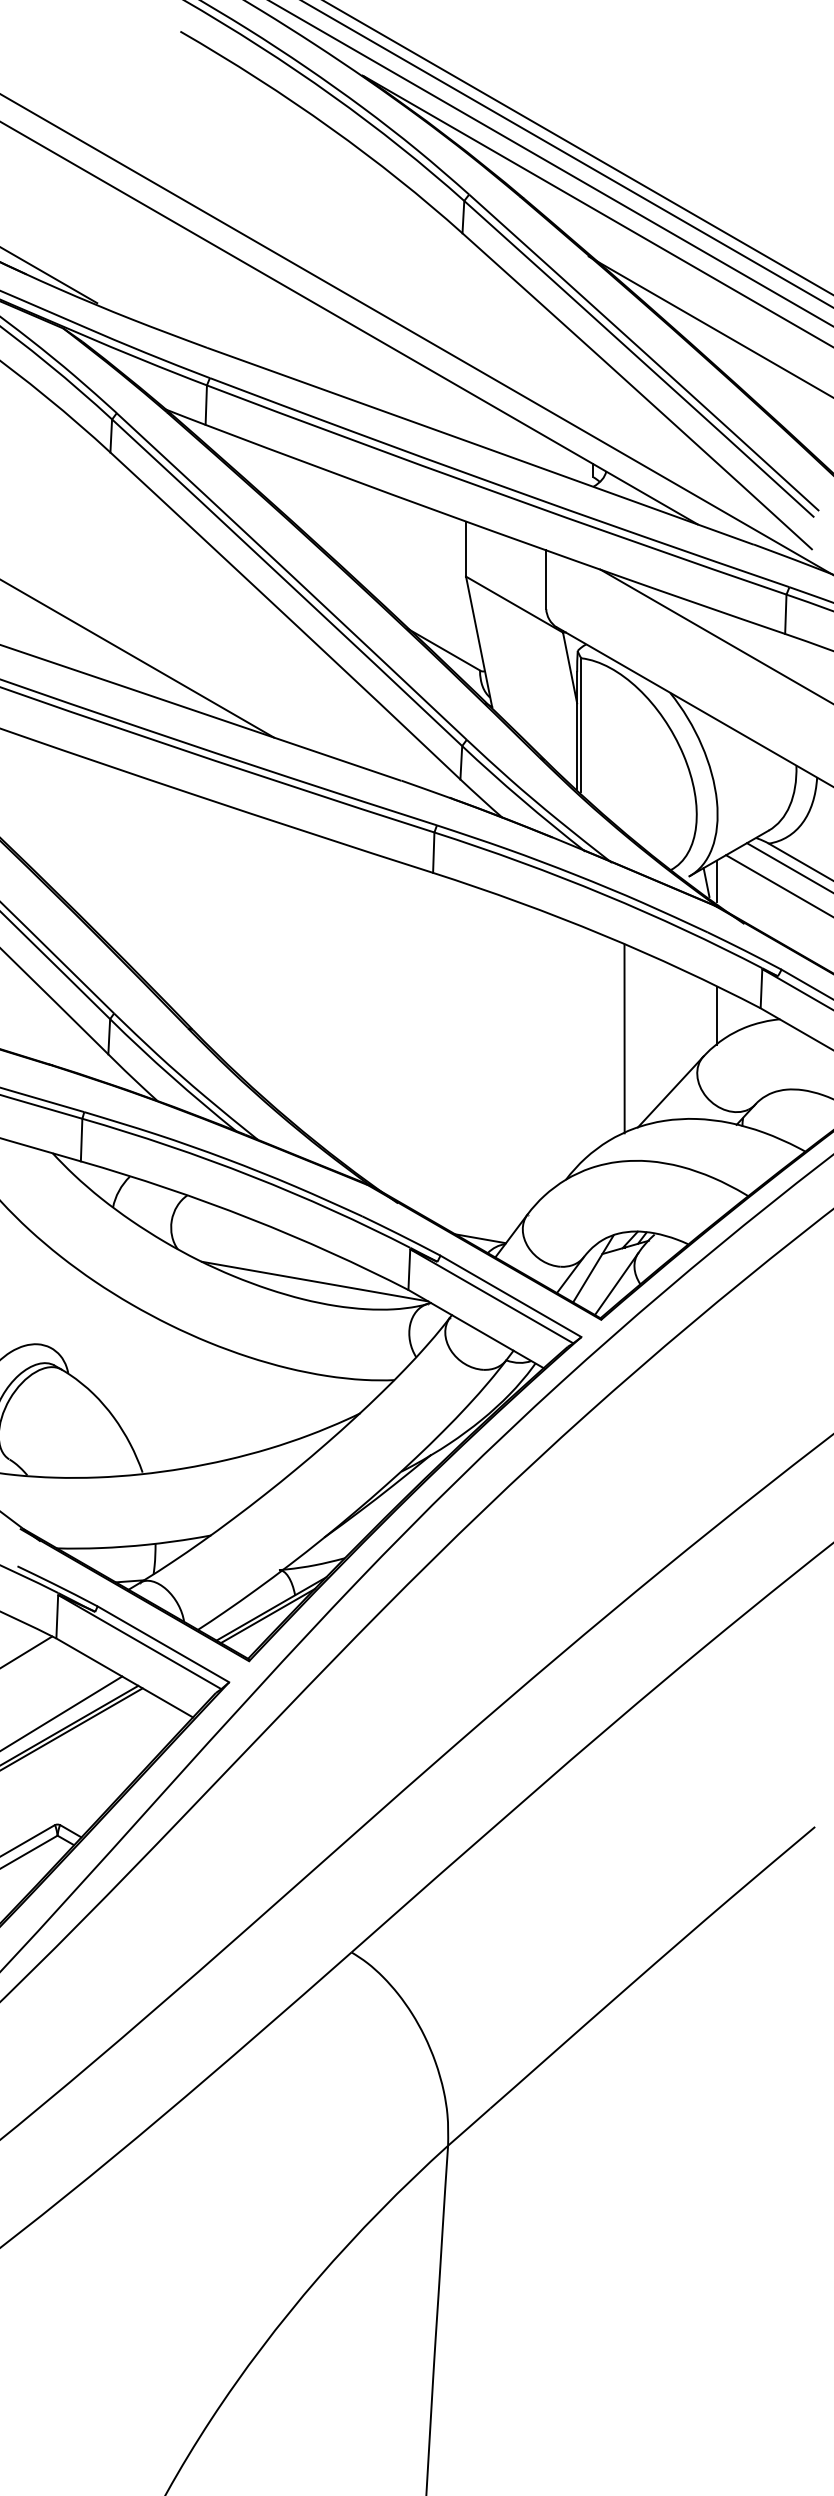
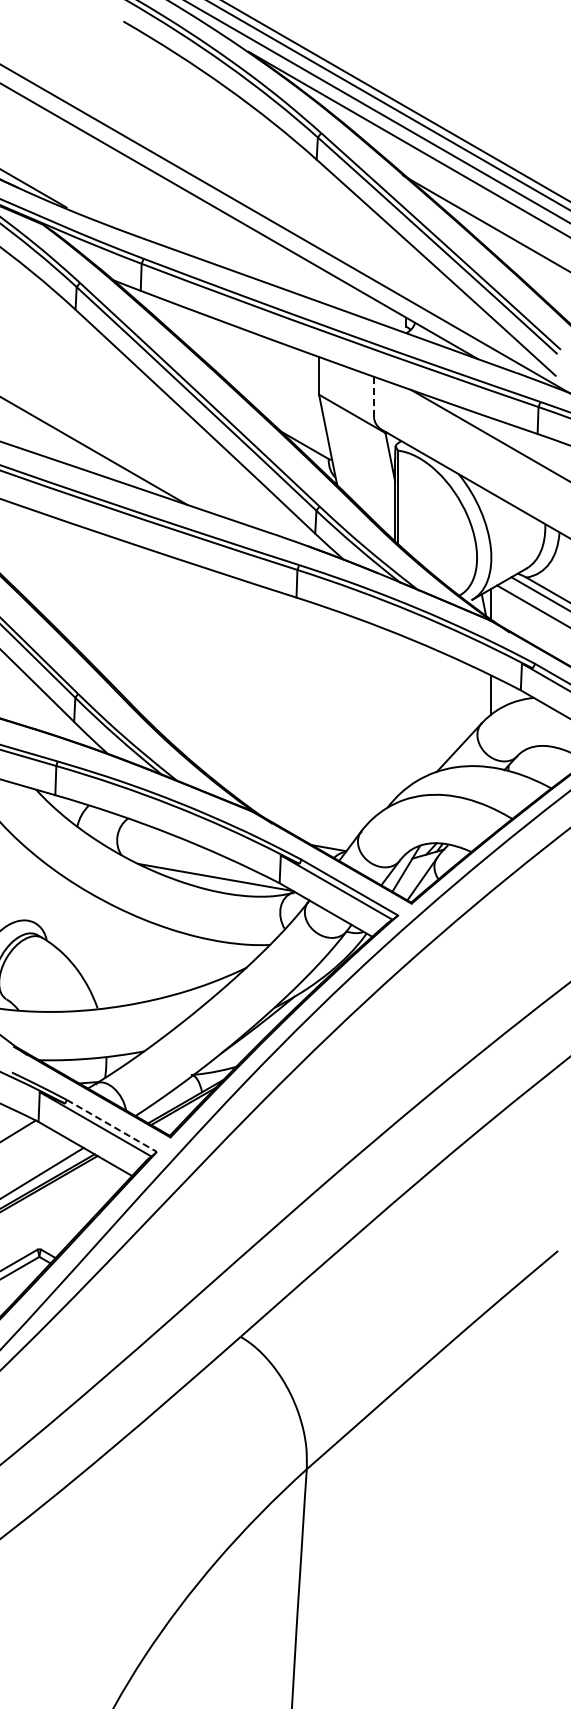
line: (546, 579) -> (374, 396), solid -> dashed
line: (624, 1037) -> (427, 710), removed
line: (164, 1645) -> (112, 1126), solid -> dashed

